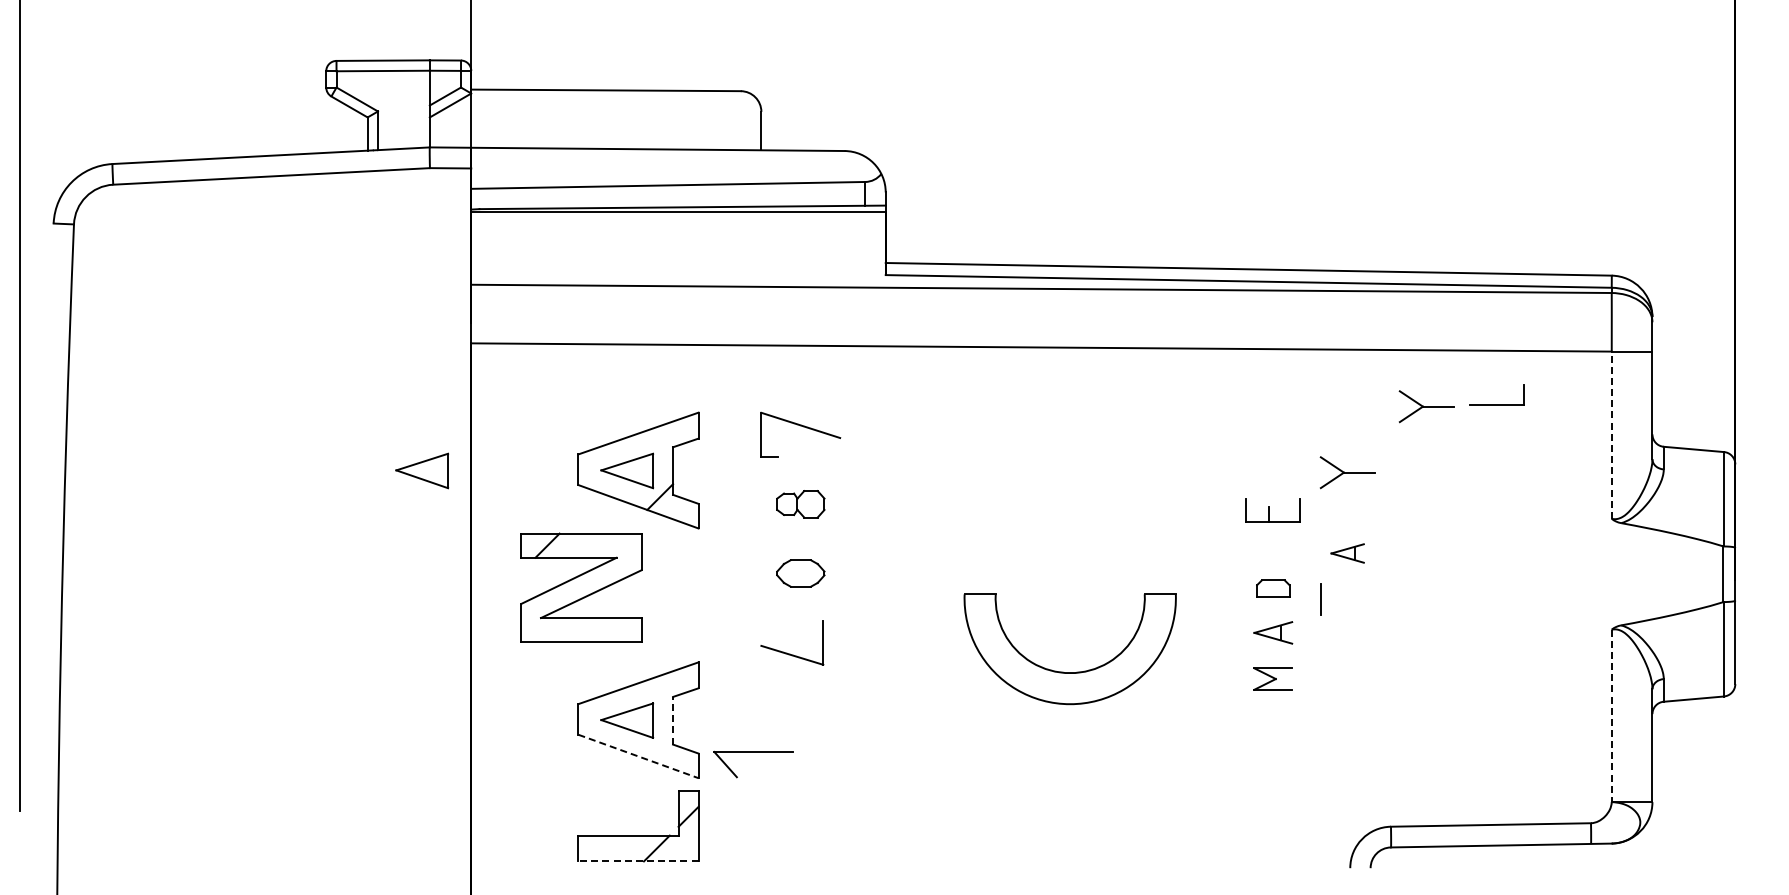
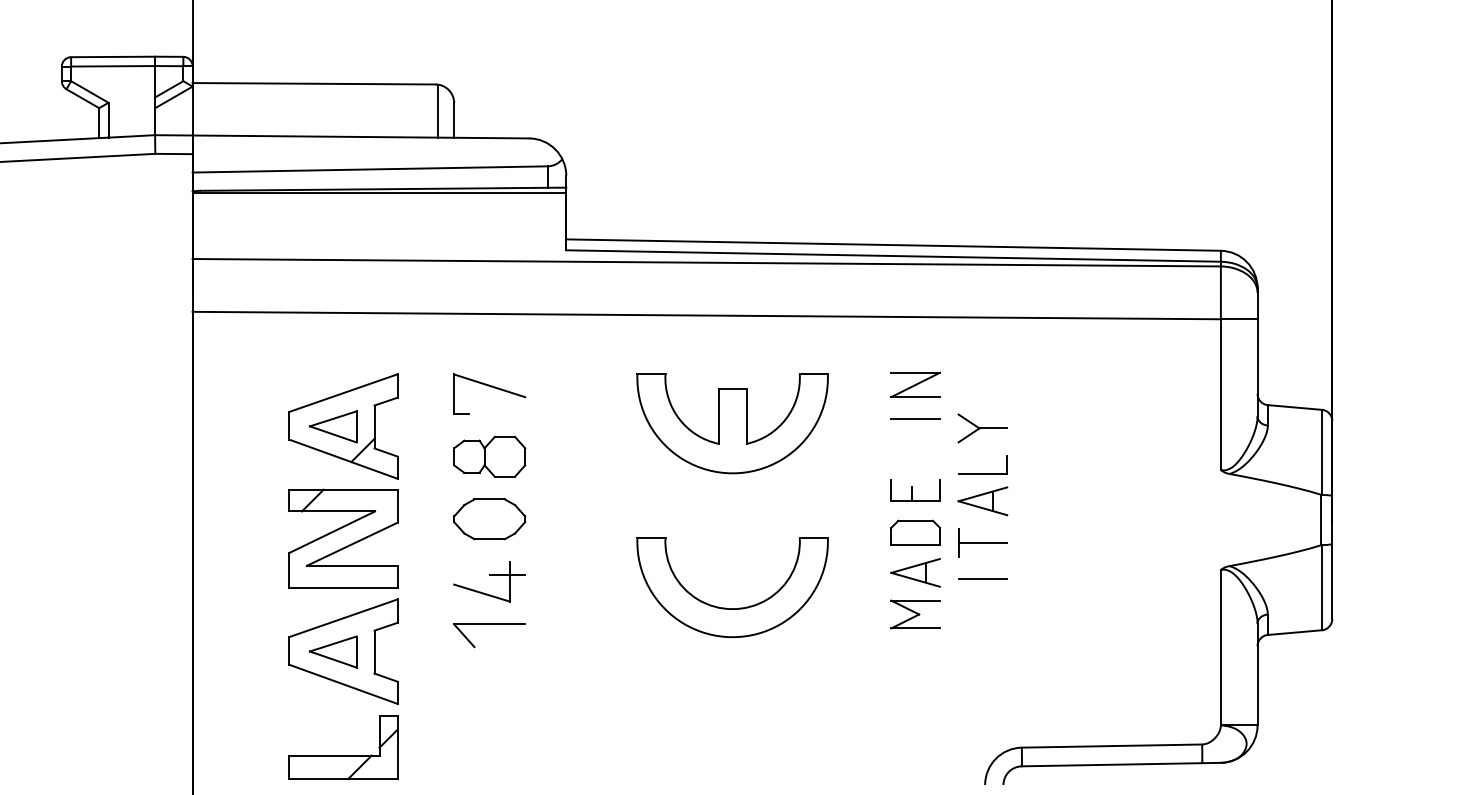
line: (743, 120) -> (438, 110), added
part: (1496, 404) -> (982, 473), moved
part: (1426, 406) -> (1053, 368), removed
part: (1273, 423) -> (915, 384), added
line: (1611, 435) -> (1220, 394), dashed -> solid
line: (1273, 462) -> (915, 419), added
part: (1069, 467) -> (731, 423), added
part: (422, 470) -> (148, 426), removed
part: (800, 504) -> (489, 457), size x1.67
part: (1272, 510) -> (915, 490), moved
part: (1347, 553) -> (982, 501), size x1.67
part: (800, 573) -> (489, 519), size x1.67
part: (581, 587) -> (343, 538), moved
part: (1273, 588) -> (915, 532), size x1.67
line: (1347, 599) -> (982, 542), added
part: (1273, 632) -> (915, 572), size x1.43
line: (820, 635) -> (507, 575), added
line: (1347, 639) -> (982, 578), added
part: (1272, 678) -> (915, 614), size x1.43
line: (1611, 716) -> (1220, 648), dashed -> solid
line: (673, 720) -> (374, 651), dashed -> solid
part: (753, 752) -> (489, 624), moved
line: (638, 756) -> (343, 684), dashed -> solid
line: (638, 861) -> (343, 779), dashed -> solid

